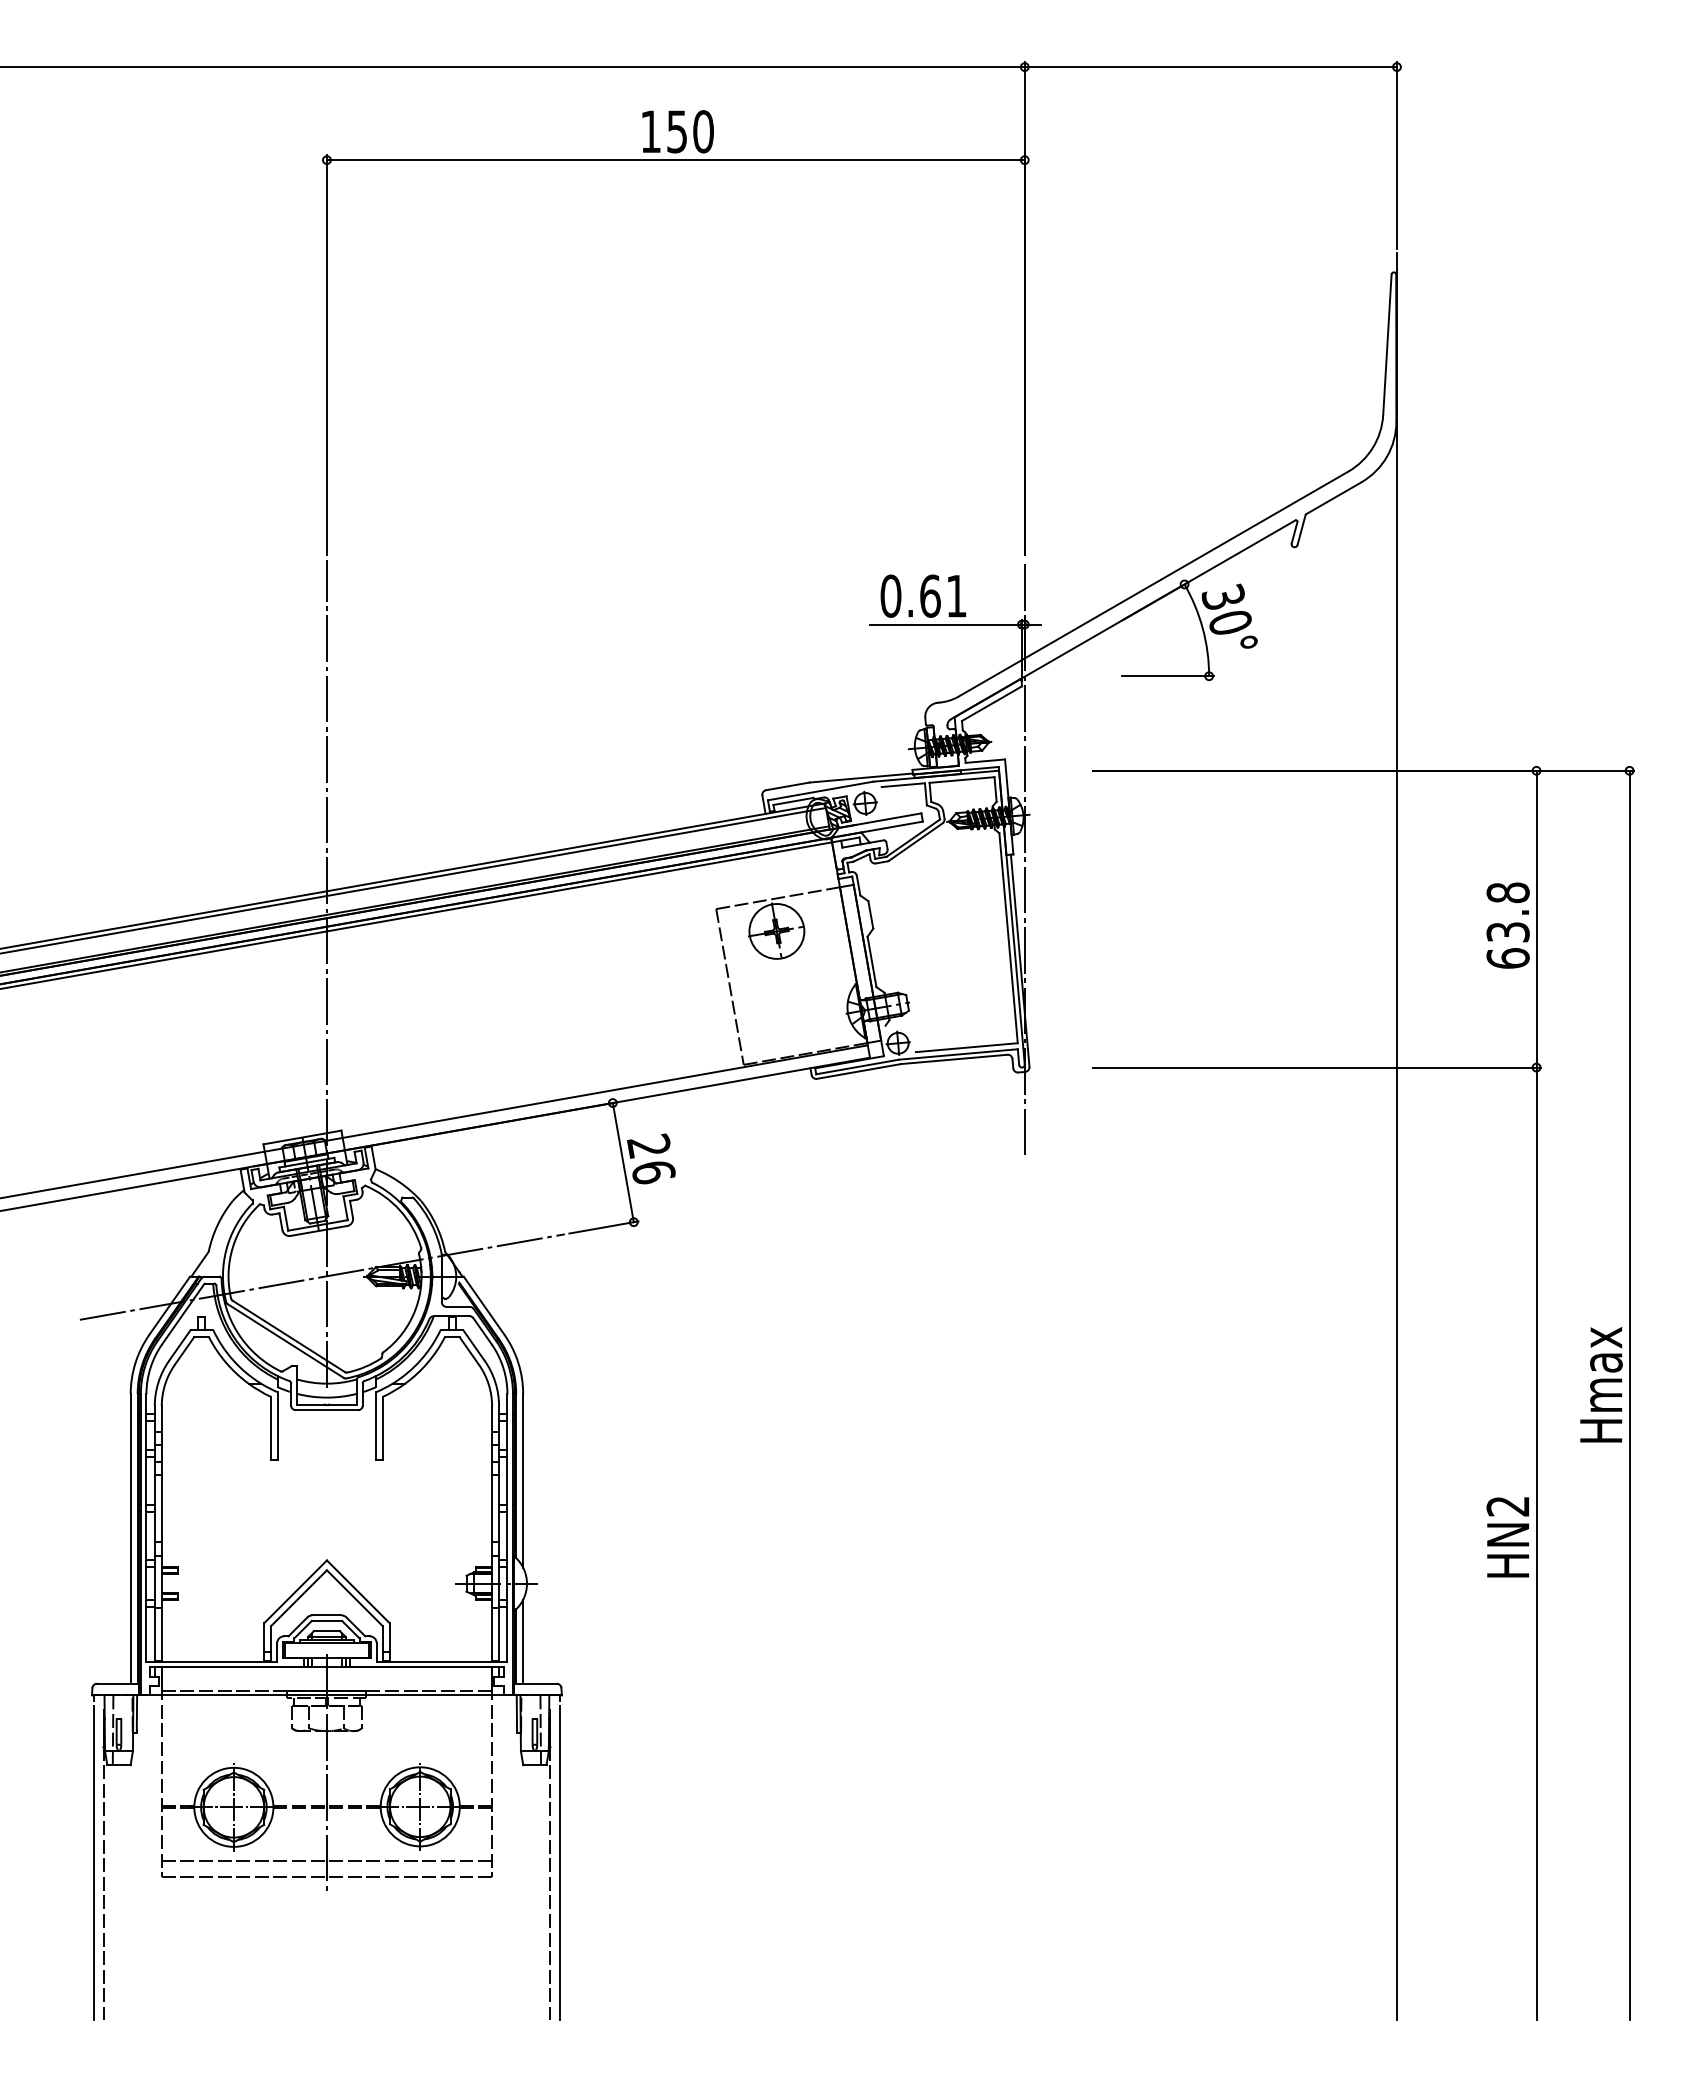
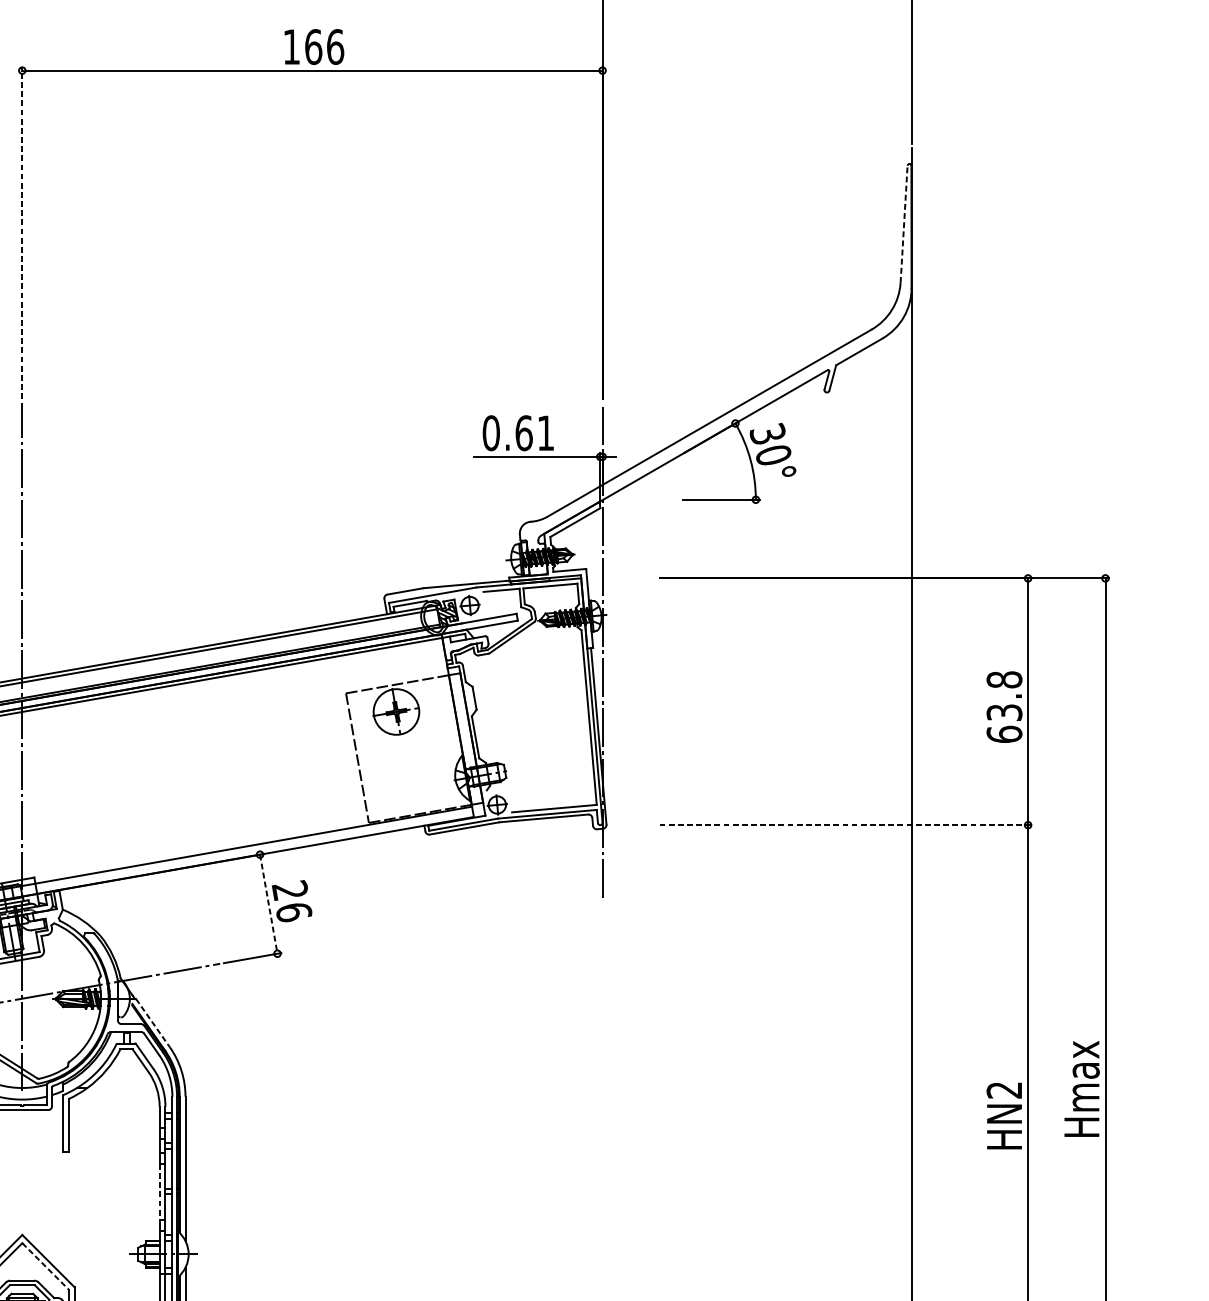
text: (690, 131) -> (324, 46), 150 -> 166
line: (1387, 344) -> (904, 223), solid -> dashed
line: (326, 355) -> (21, 233), solid -> dashed
line: (1317, 1067) -> (845, 825), solid -> dashed
line: (623, 1163) -> (268, 904), solid -> dashed
line: (484, 1305) -> (153, 1023), solid -> dashed
line: (492, 1508) -> (159, 1191), solid -> dashed
text: (1507, 1537) -> (1003, 1116), moved
line: (355, 1598) -> (46, 1266), solid -> dashed

